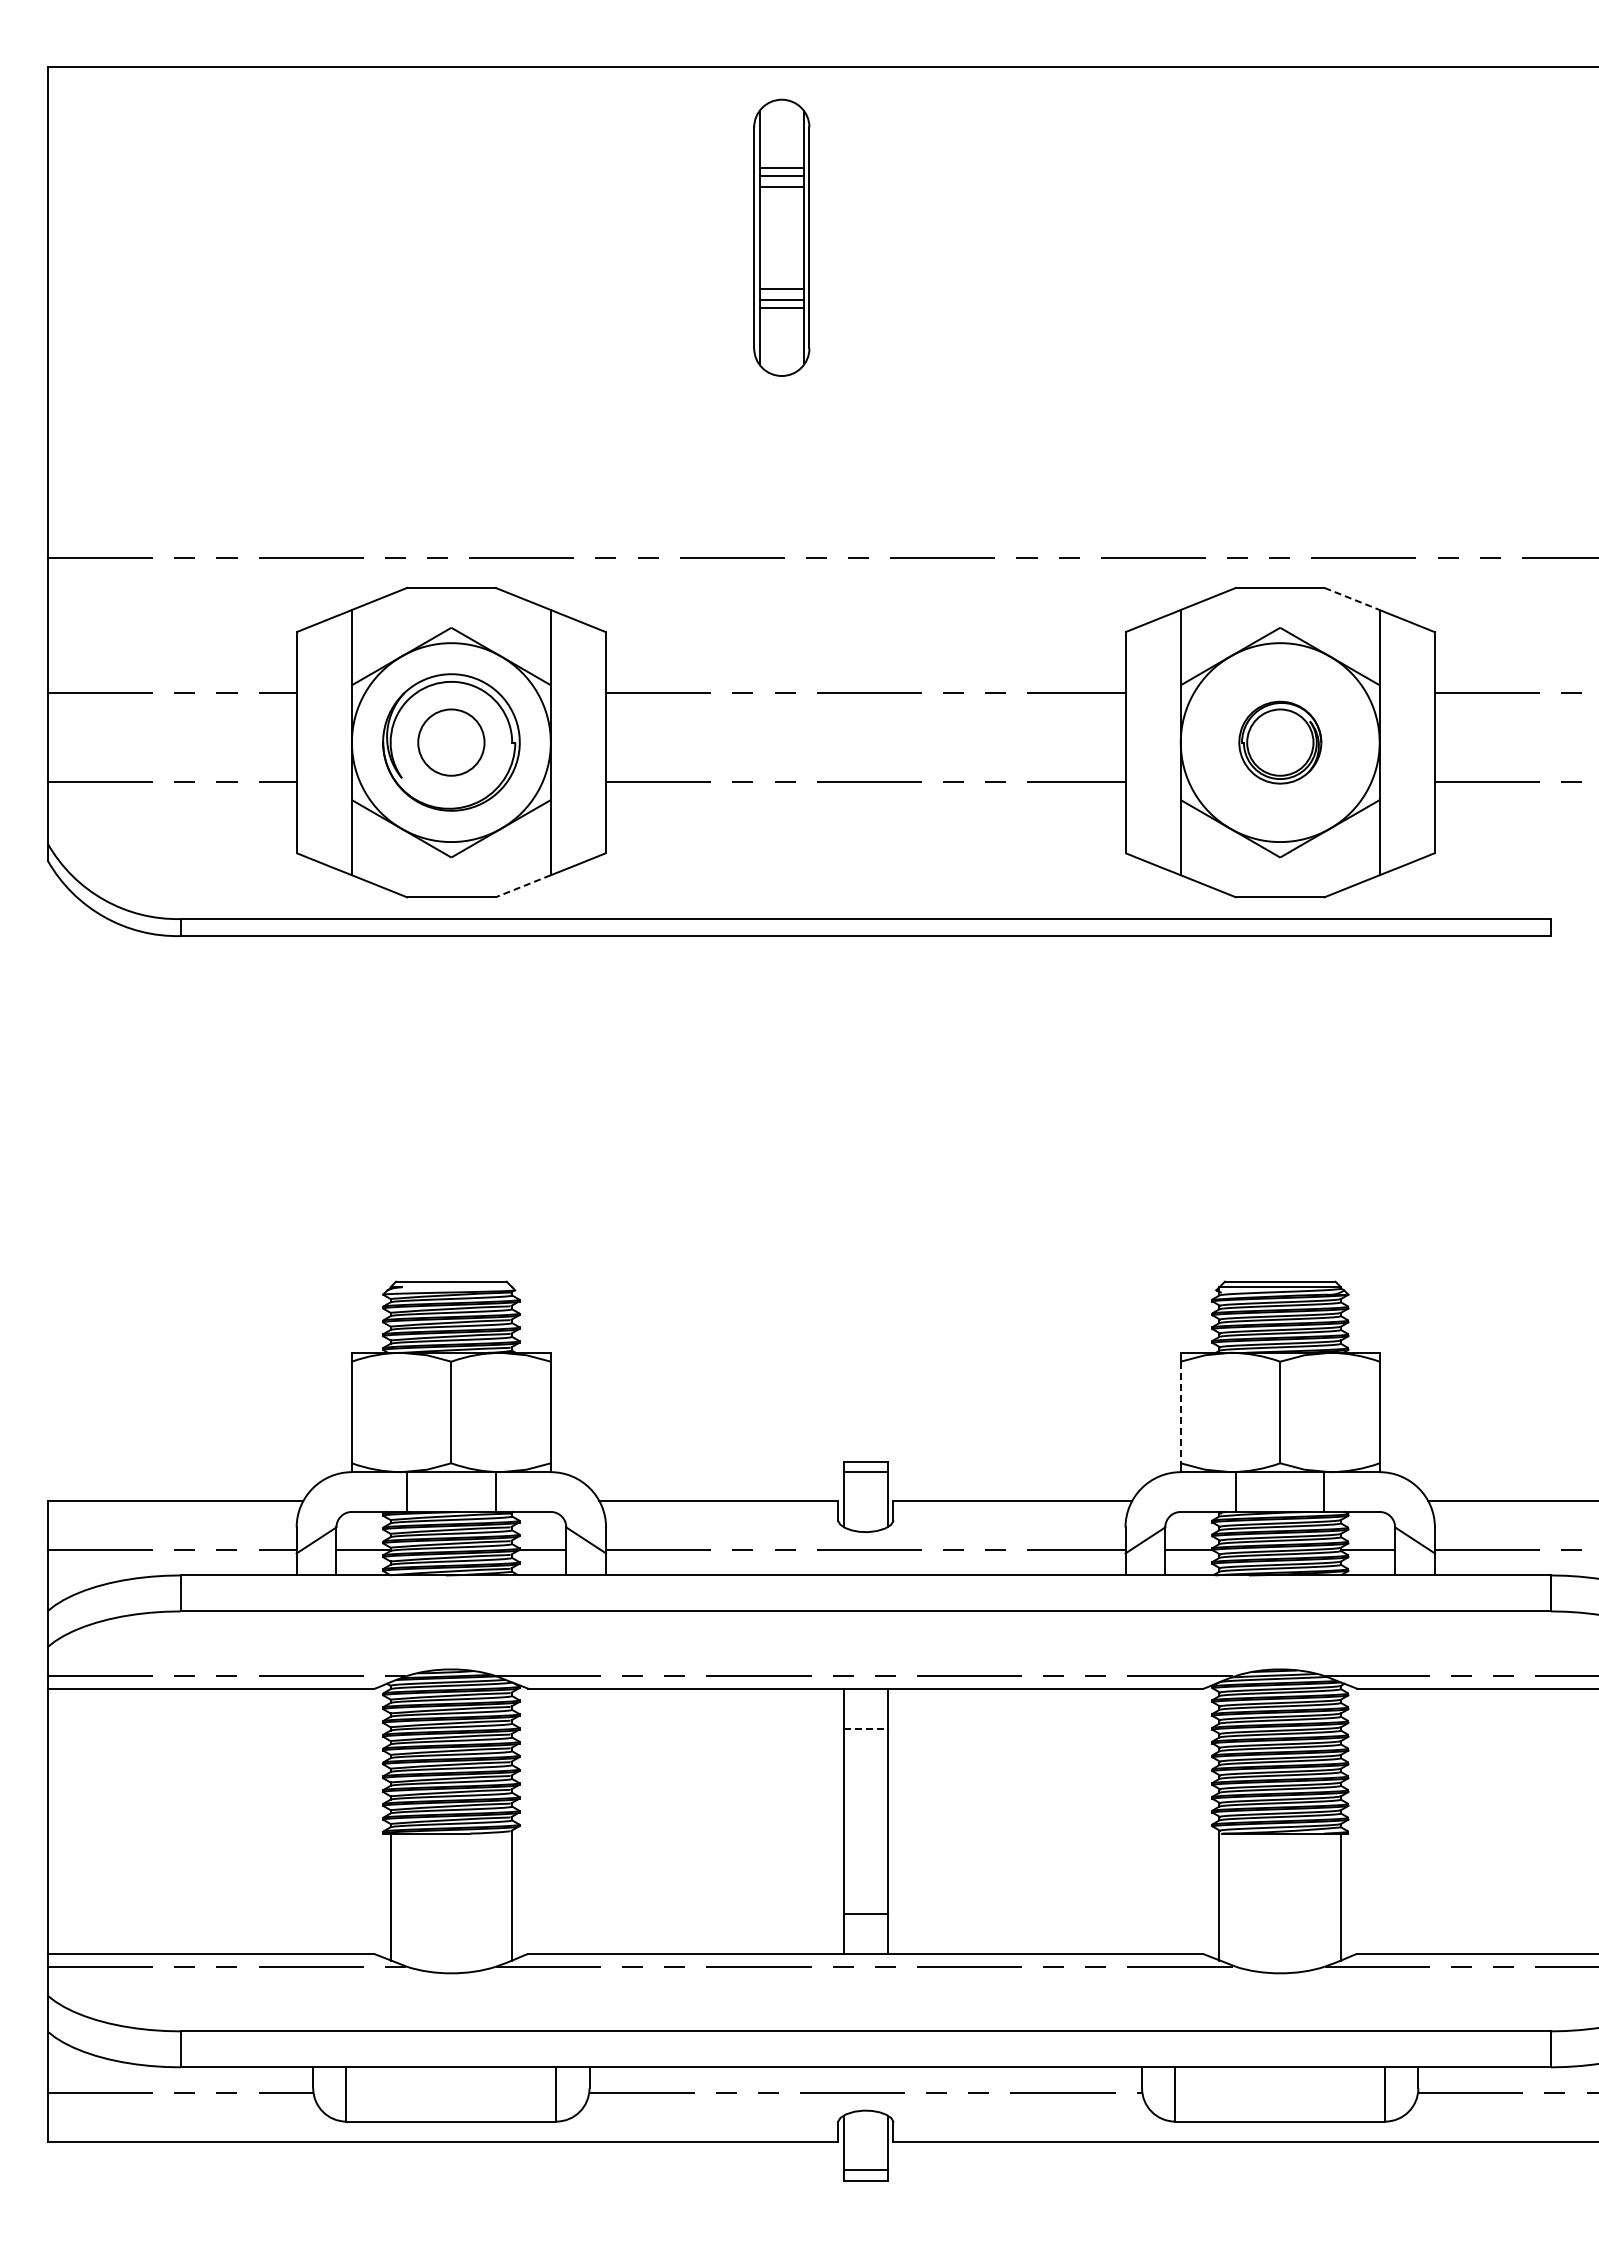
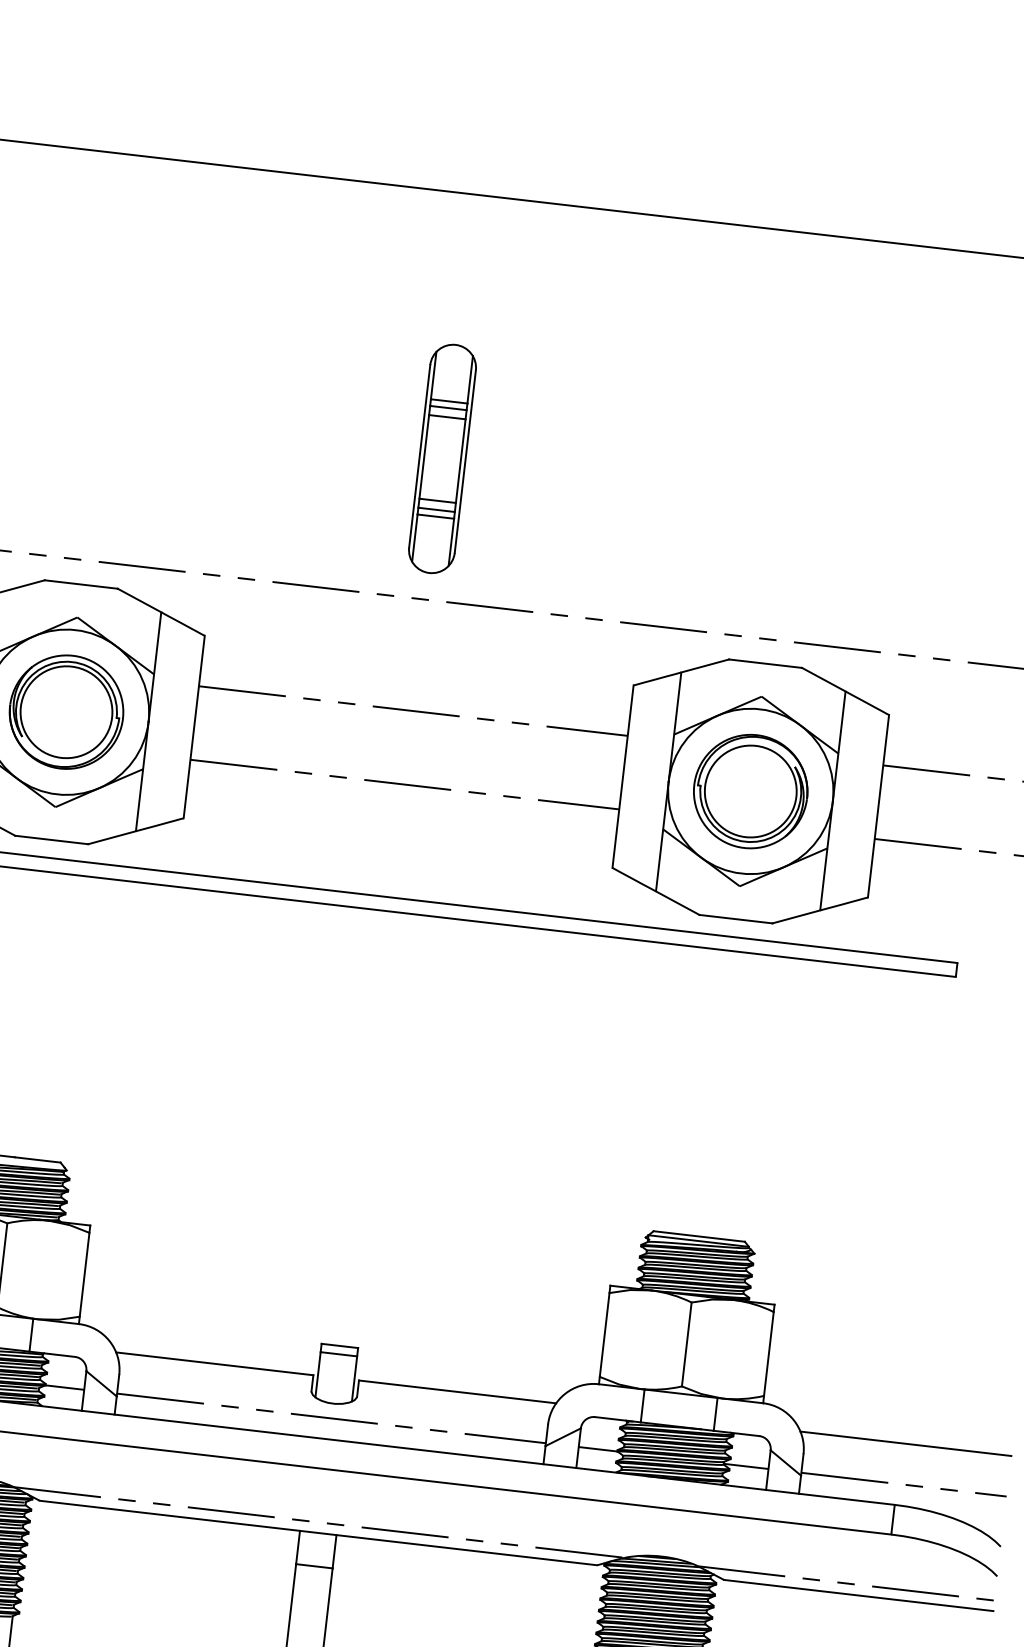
part: (781, 237) -> (442, 458), moved
line: (1352, 598) -> (824, 679), dashed -> solid
circle: (451, 742) -> (66, 712), size x1.67
part: (1280, 742) -> (751, 791), size x1.67
line: (523, 886) -> (112, 837), dashed -> solid
line: (1180, 1412) -> (604, 1334), dashed -> solid
line: (866, 1729) -> (314, 1566), dashed -> solid

